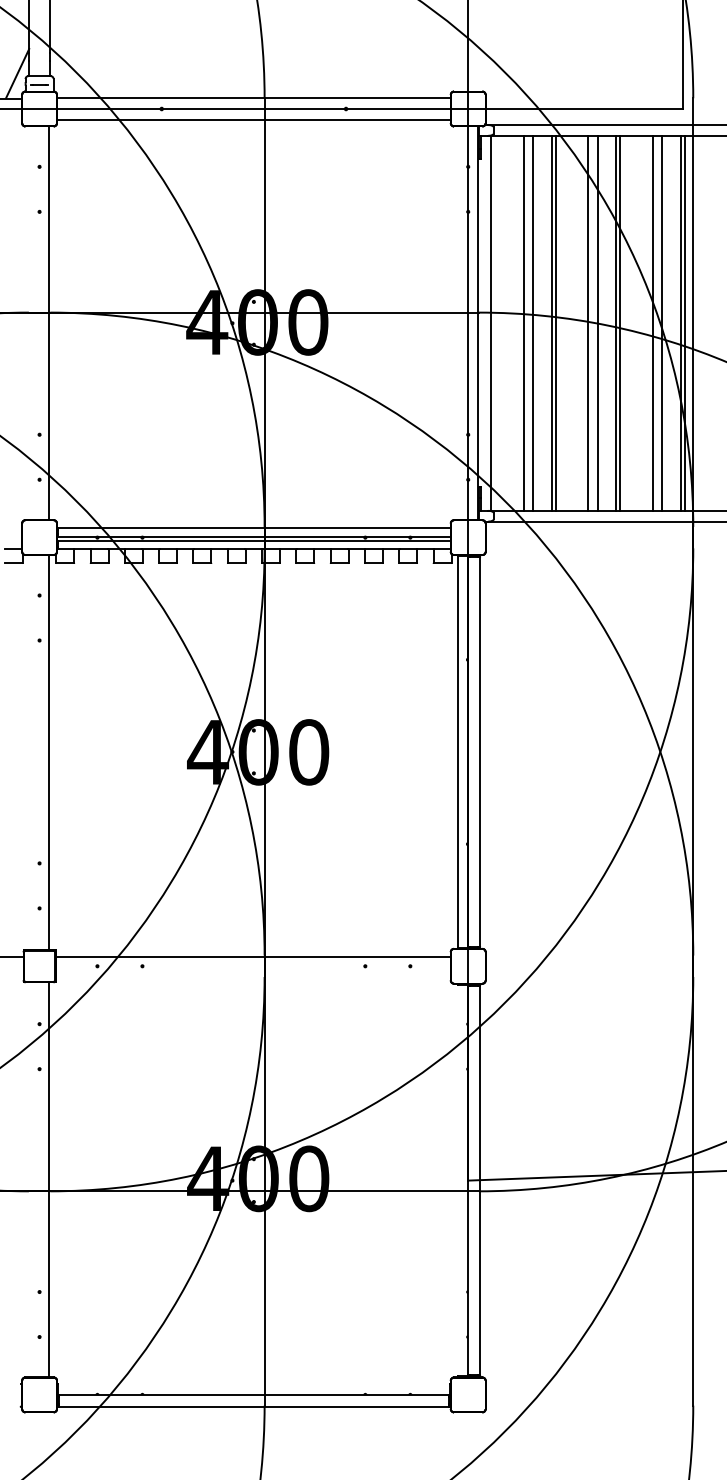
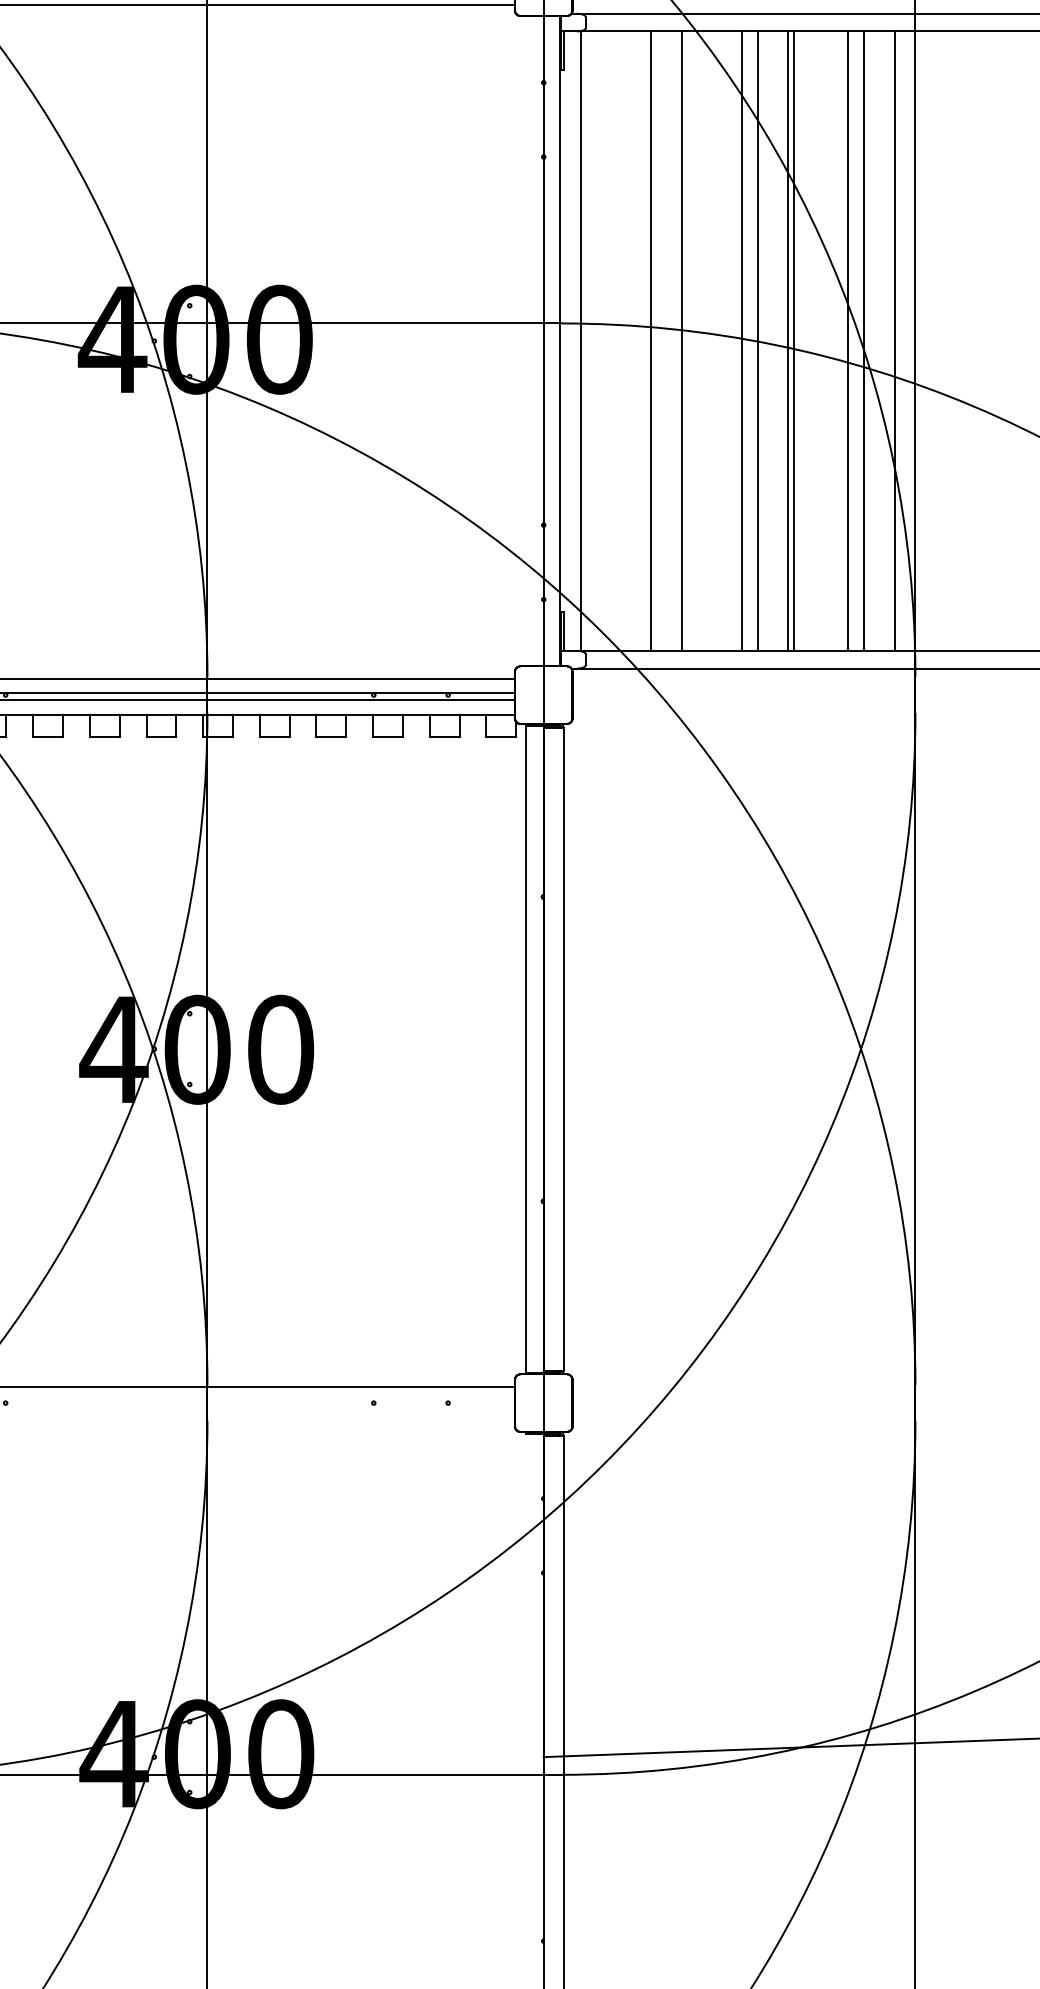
line: (523, 322) -> (635, 339), removed
line: (555, 322) -> (687, 339), removed
line: (684, 322) -> (900, 339), removed

